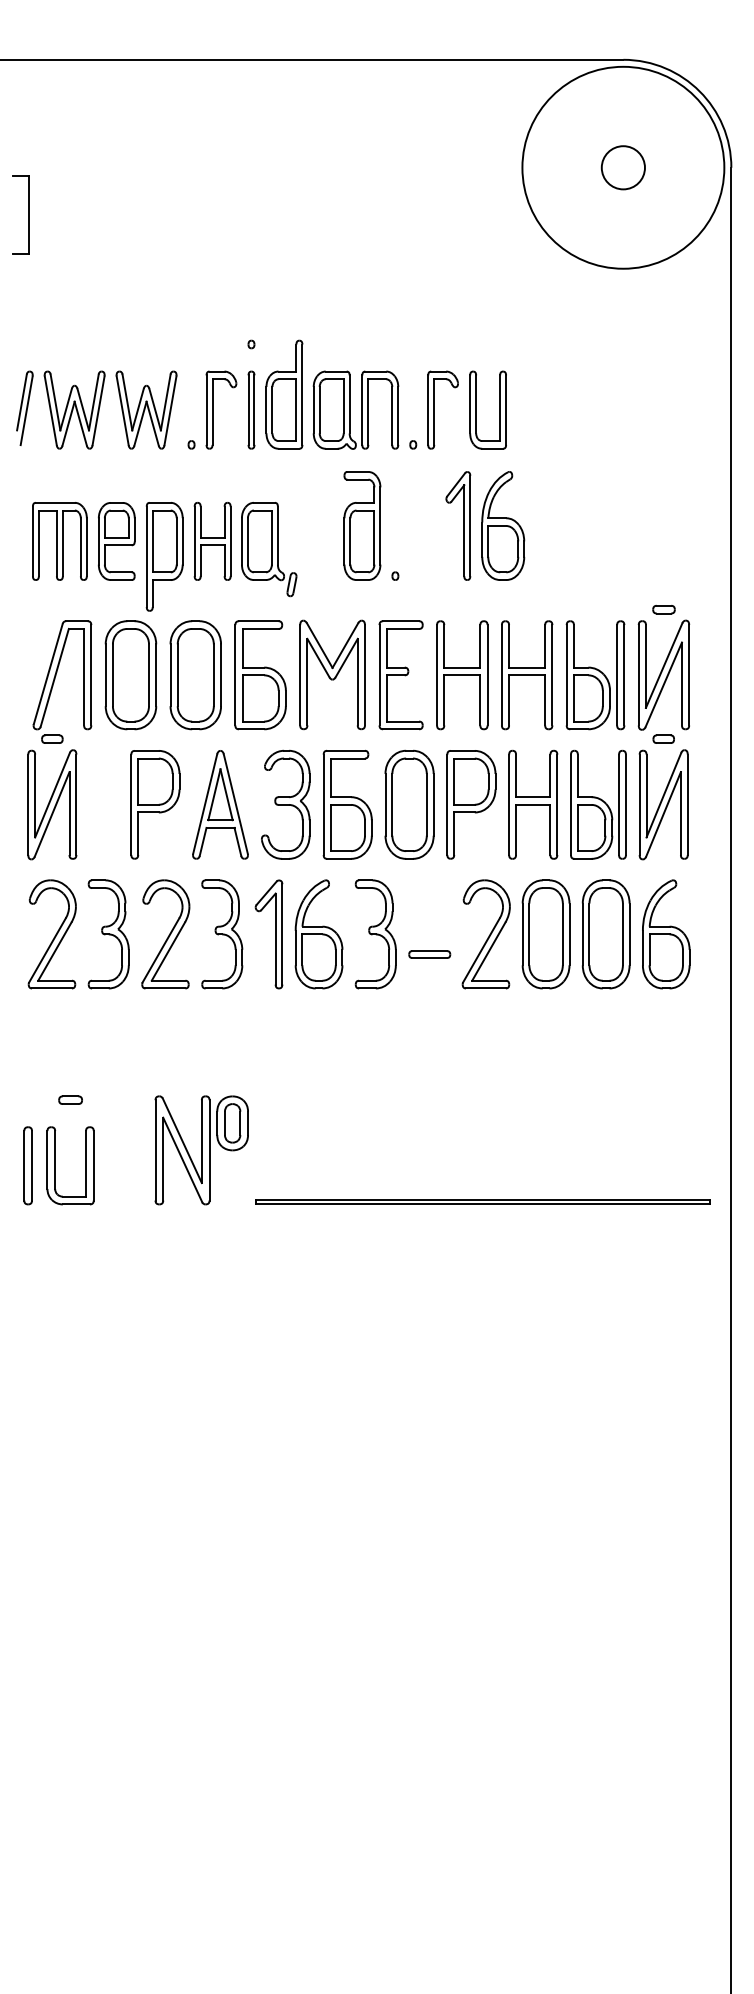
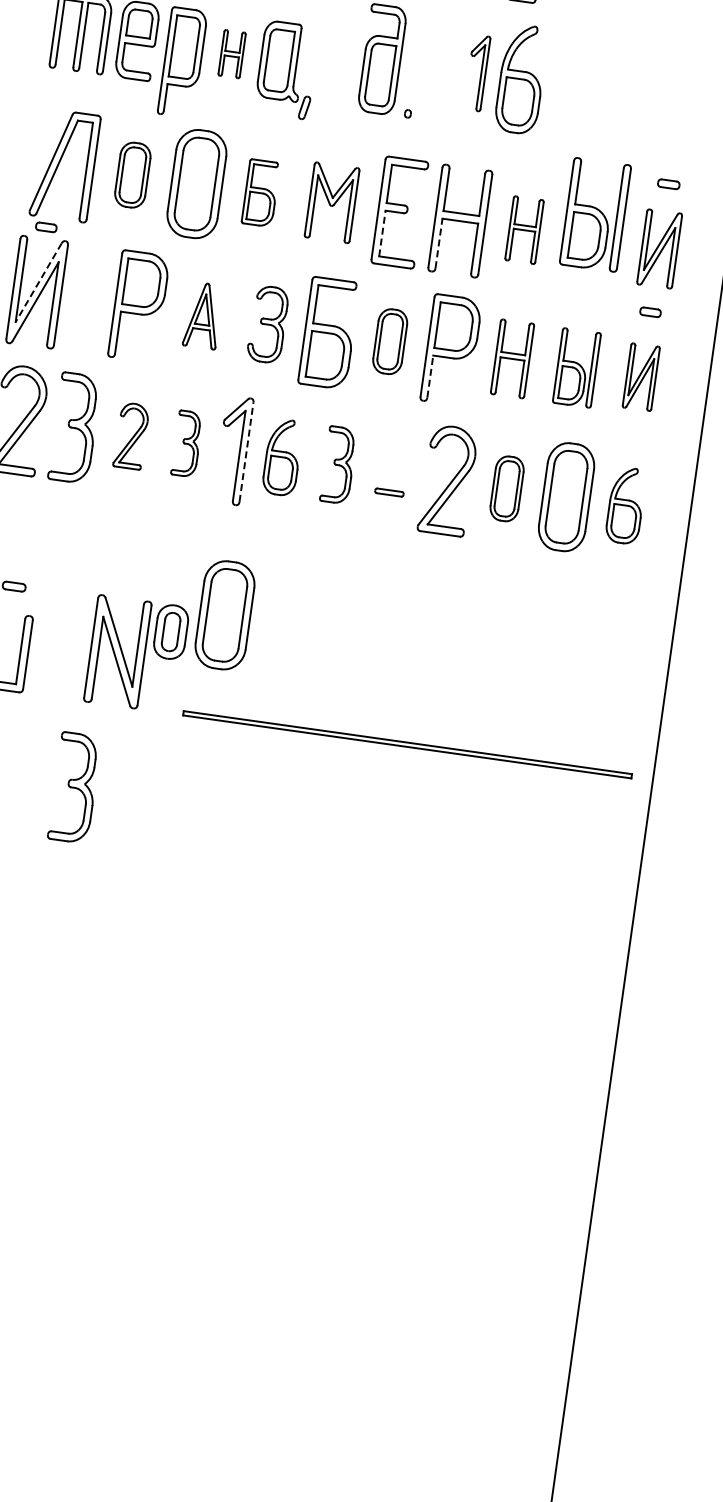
part: (458, 525) -> (477, 72), size x0.7
part: (212, 541) -> (232, 54), size x0.6
part: (332, 674) -> (332, 202), size x0.7
part: (663, 674) -> (659, 248), size x0.7
part: (130, 675) -> (132, 175), size x0.6
part: (260, 675) -> (260, 193), size x0.6
part: (527, 675) -> (524, 230), size x0.6
part: (595, 675) -> (595, 215), moved
line: (386, 697) -> (382, 232), solid -> dashed
line: (444, 699) -> (439, 242), solid -> dashed
line: (52, 795) -> (38, 283), solid -> dashed
part: (220, 804) -> (203, 315), size x0.6
part: (285, 804) -> (267, 324), size x0.7
part: (409, 804) -> (390, 341), size x0.6
part: (533, 804) -> (512, 358), size x0.7
part: (598, 804) -> (576, 367), size x0.7
part: (663, 804) -> (641, 376), size x0.6
line: (454, 833) -> (430, 376), solid -> dashed
line: (282, 933) -> (246, 451), solid -> dashed
part: (165, 934) -> (130, 436), size x0.6
part: (222, 934) -> (187, 444), size x0.6
part: (318, 934) -> (282, 457), size x0.7
part: (375, 934) -> (338, 465), size x0.7
part: (545, 934) -> (506, 488), size x0.6
part: (666, 934) -> (626, 505), size x0.7
part: (429, 954) -> (389, 492), size x0.7
part: (283, 1099) -> (224, 615), added
part: (158, 1291) -> (74, 787), added

